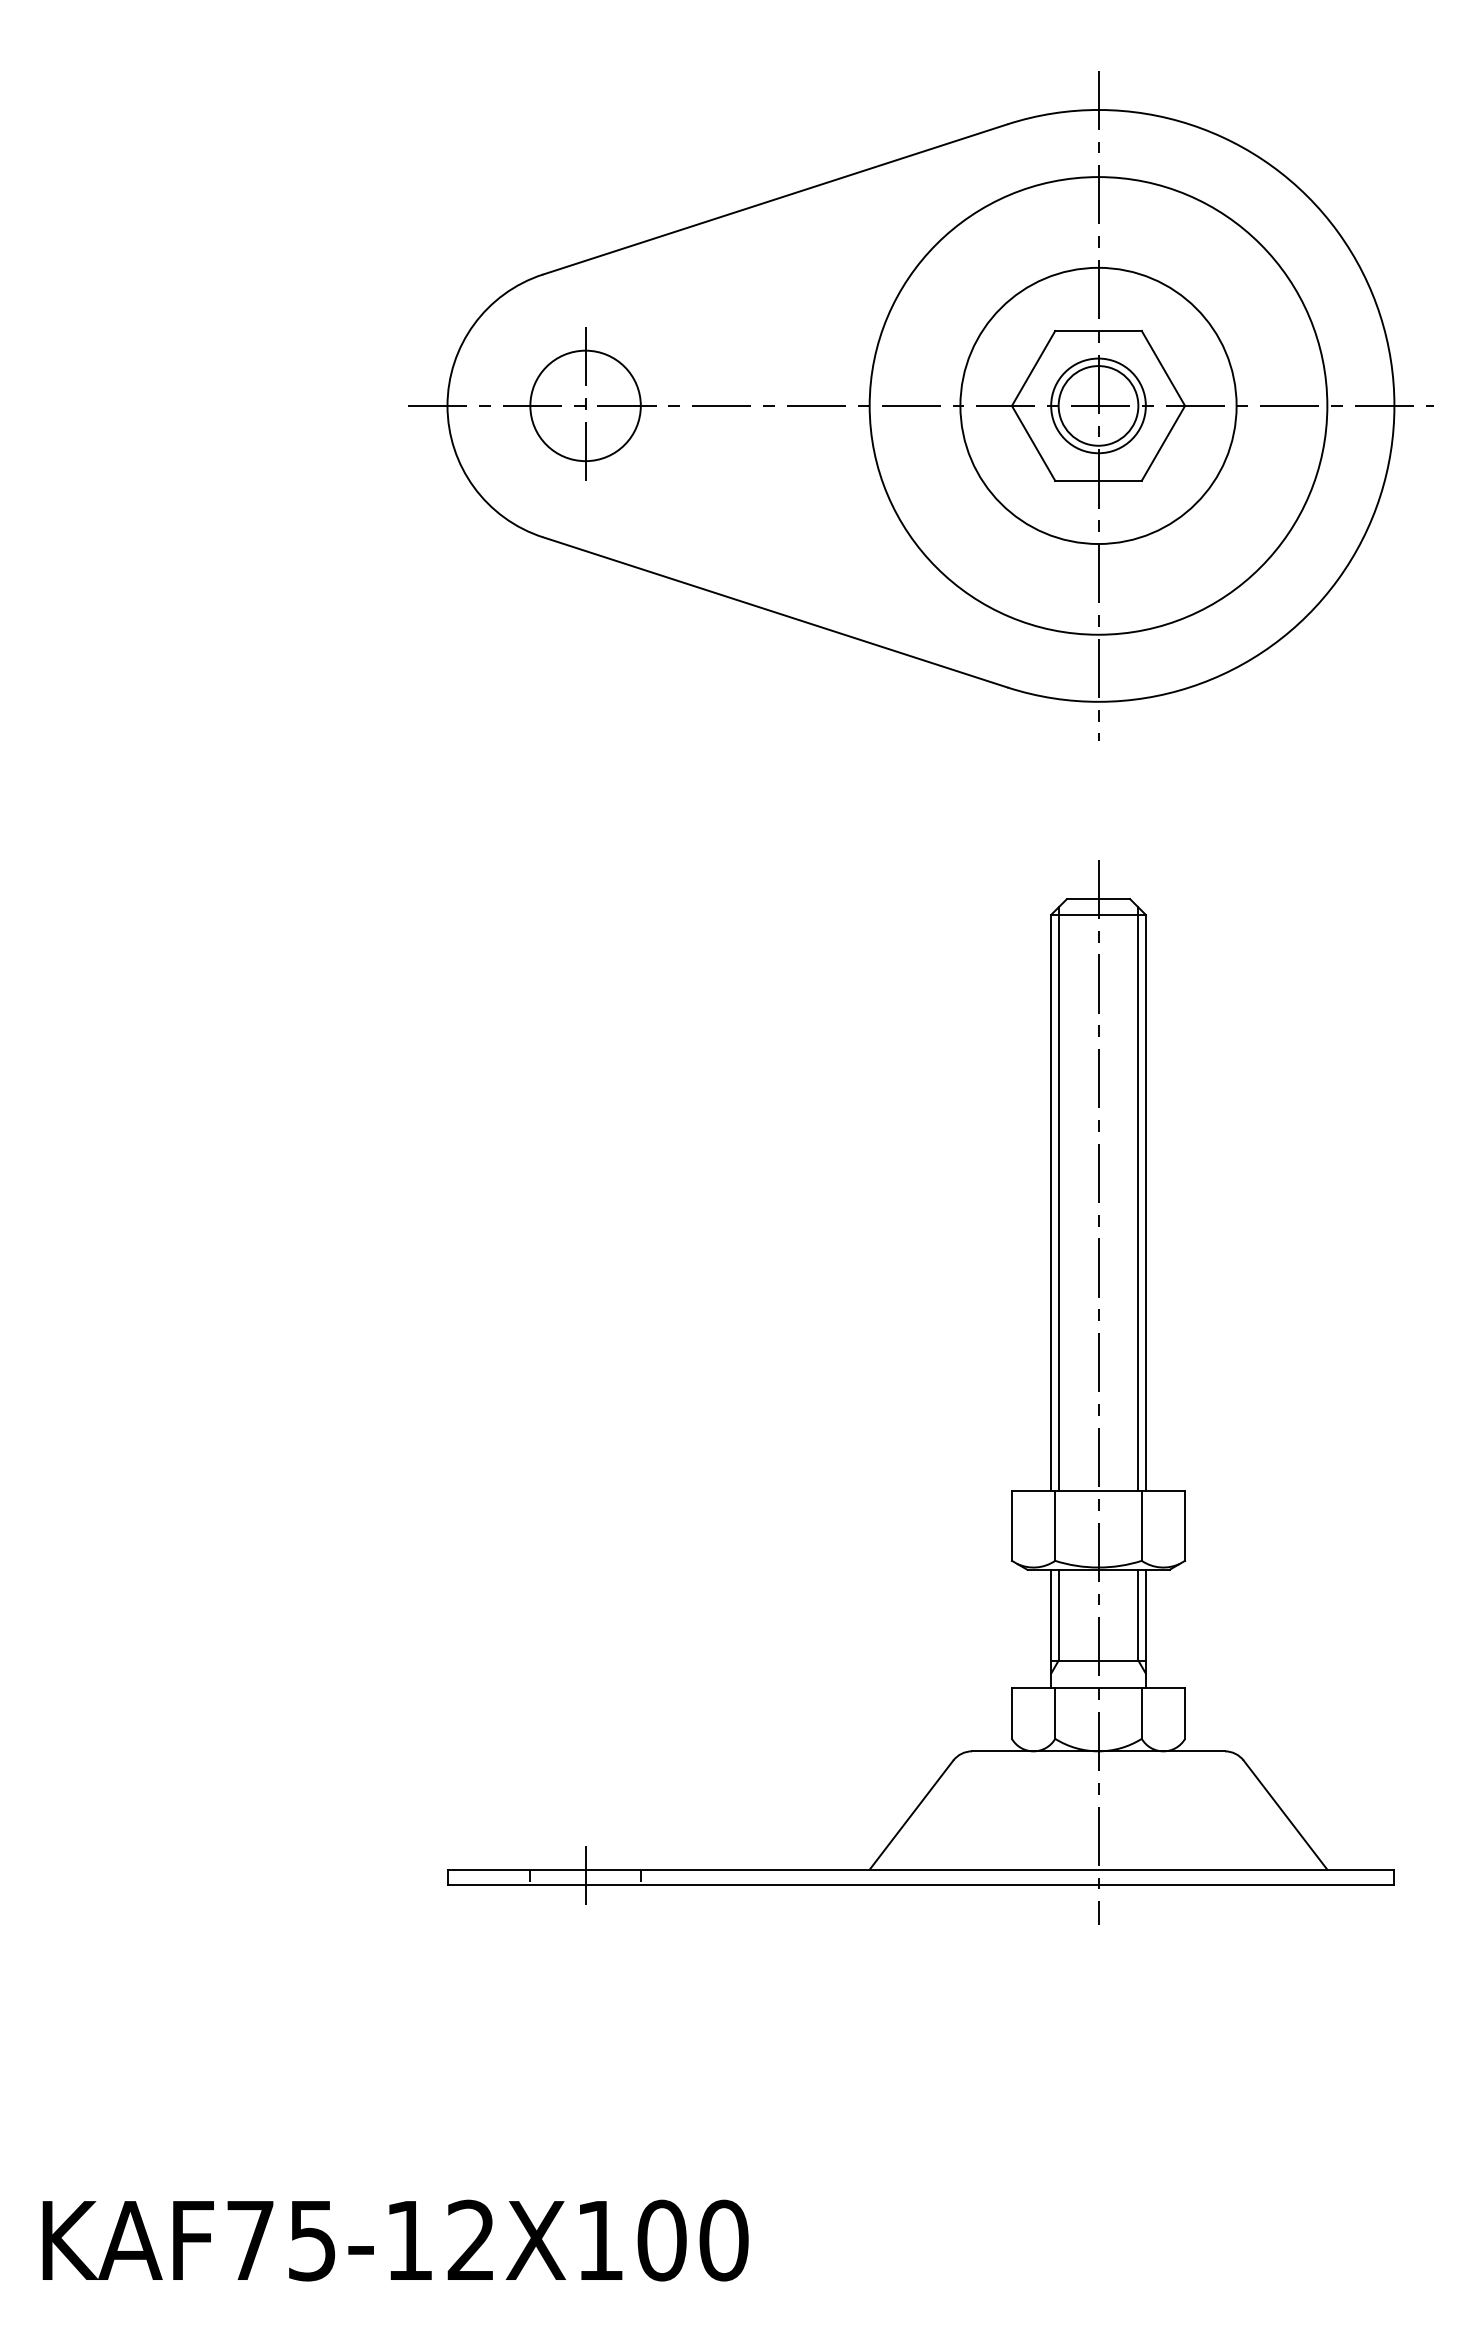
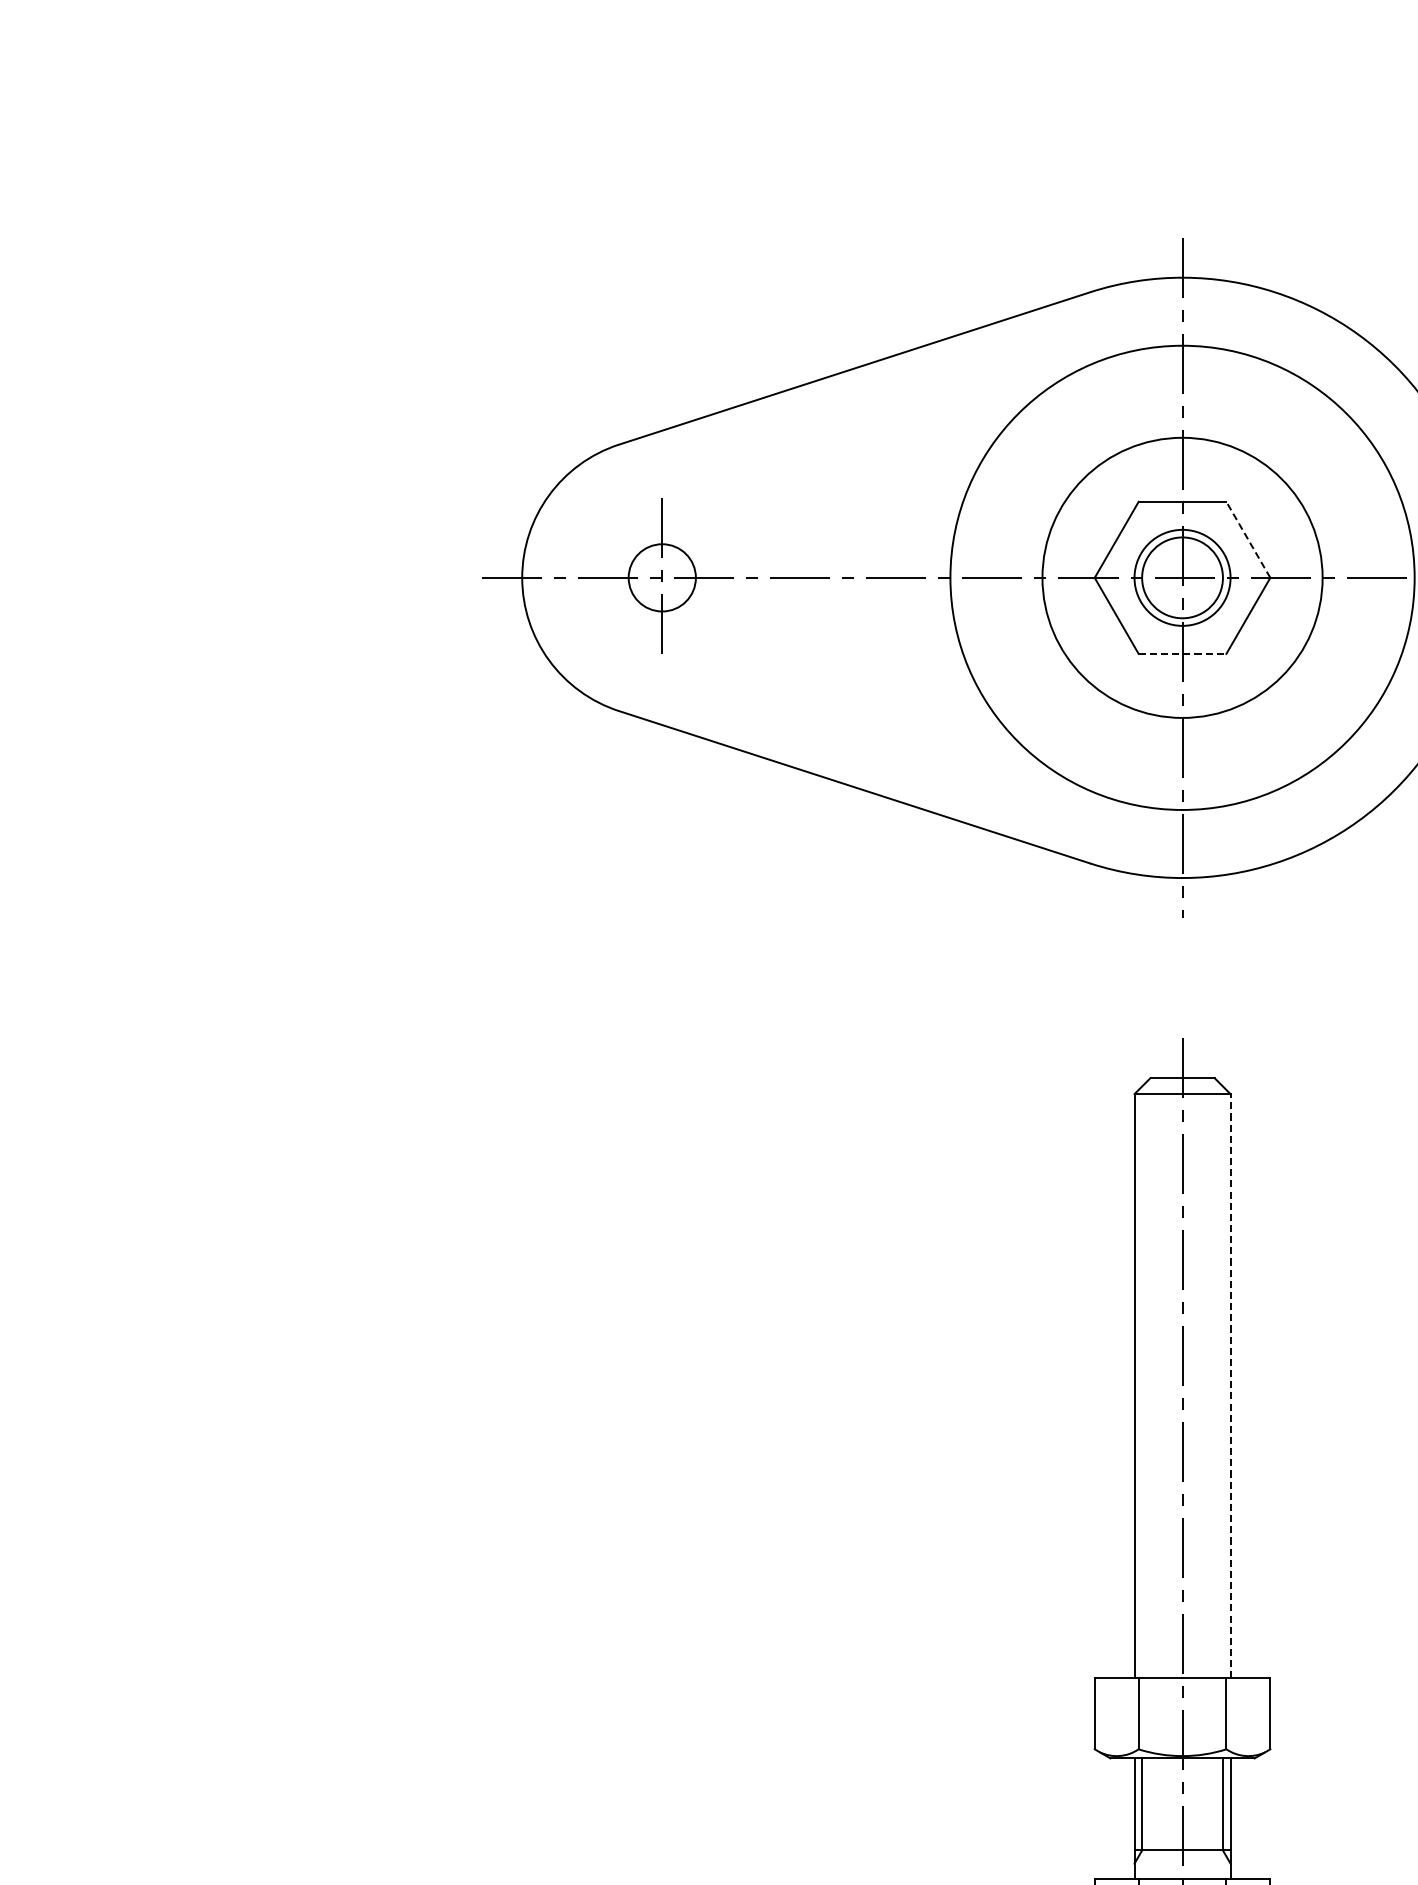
line: (1163, 368) -> (1248, 539), solid -> dashed
circle: (585, 405) -> (662, 577), size x0.6
line: (1099, 480) -> (1183, 653), solid -> dashed
line: (1058, 1198) -> (1141, 1381), removed
line: (1138, 1198) -> (1223, 1381), removed
line: (1145, 1202) -> (1230, 1385), solid -> dashed

